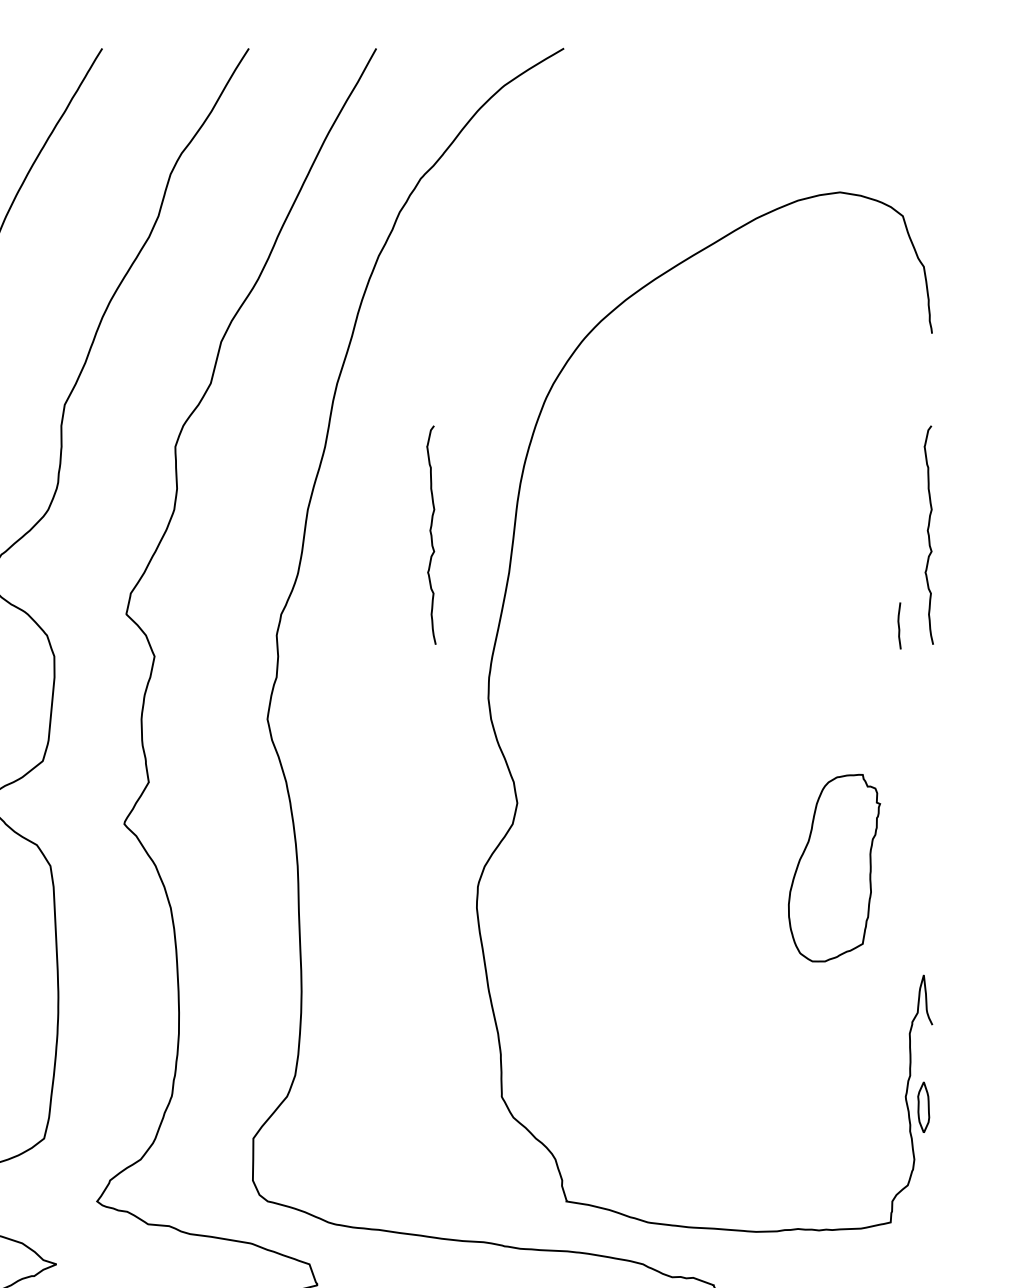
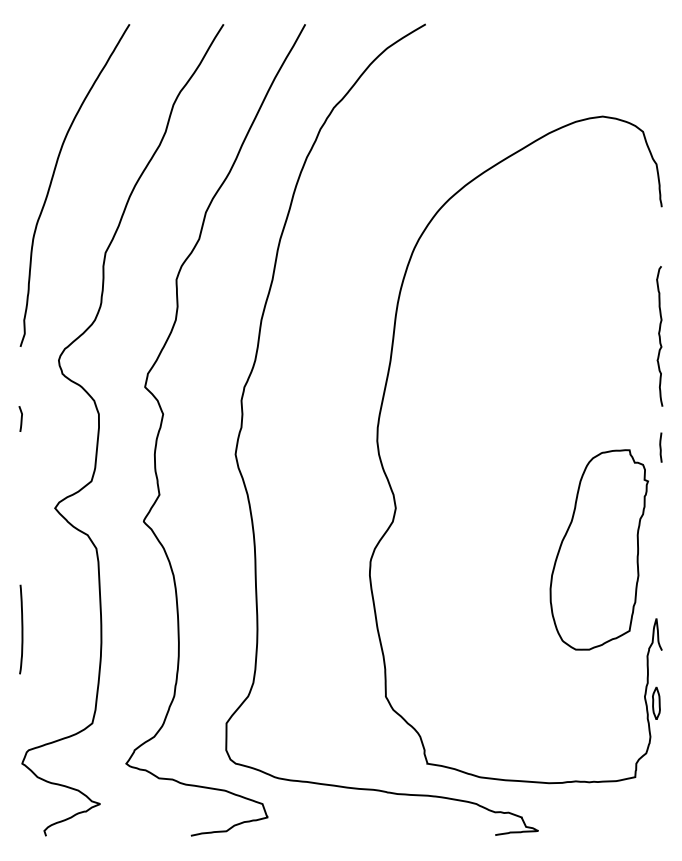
curve: (431, 535) -> (340, 336), removed
line: (898, 625) -> (660, 447), moved
part: (833, 867) -> (598, 549), size x1.67

